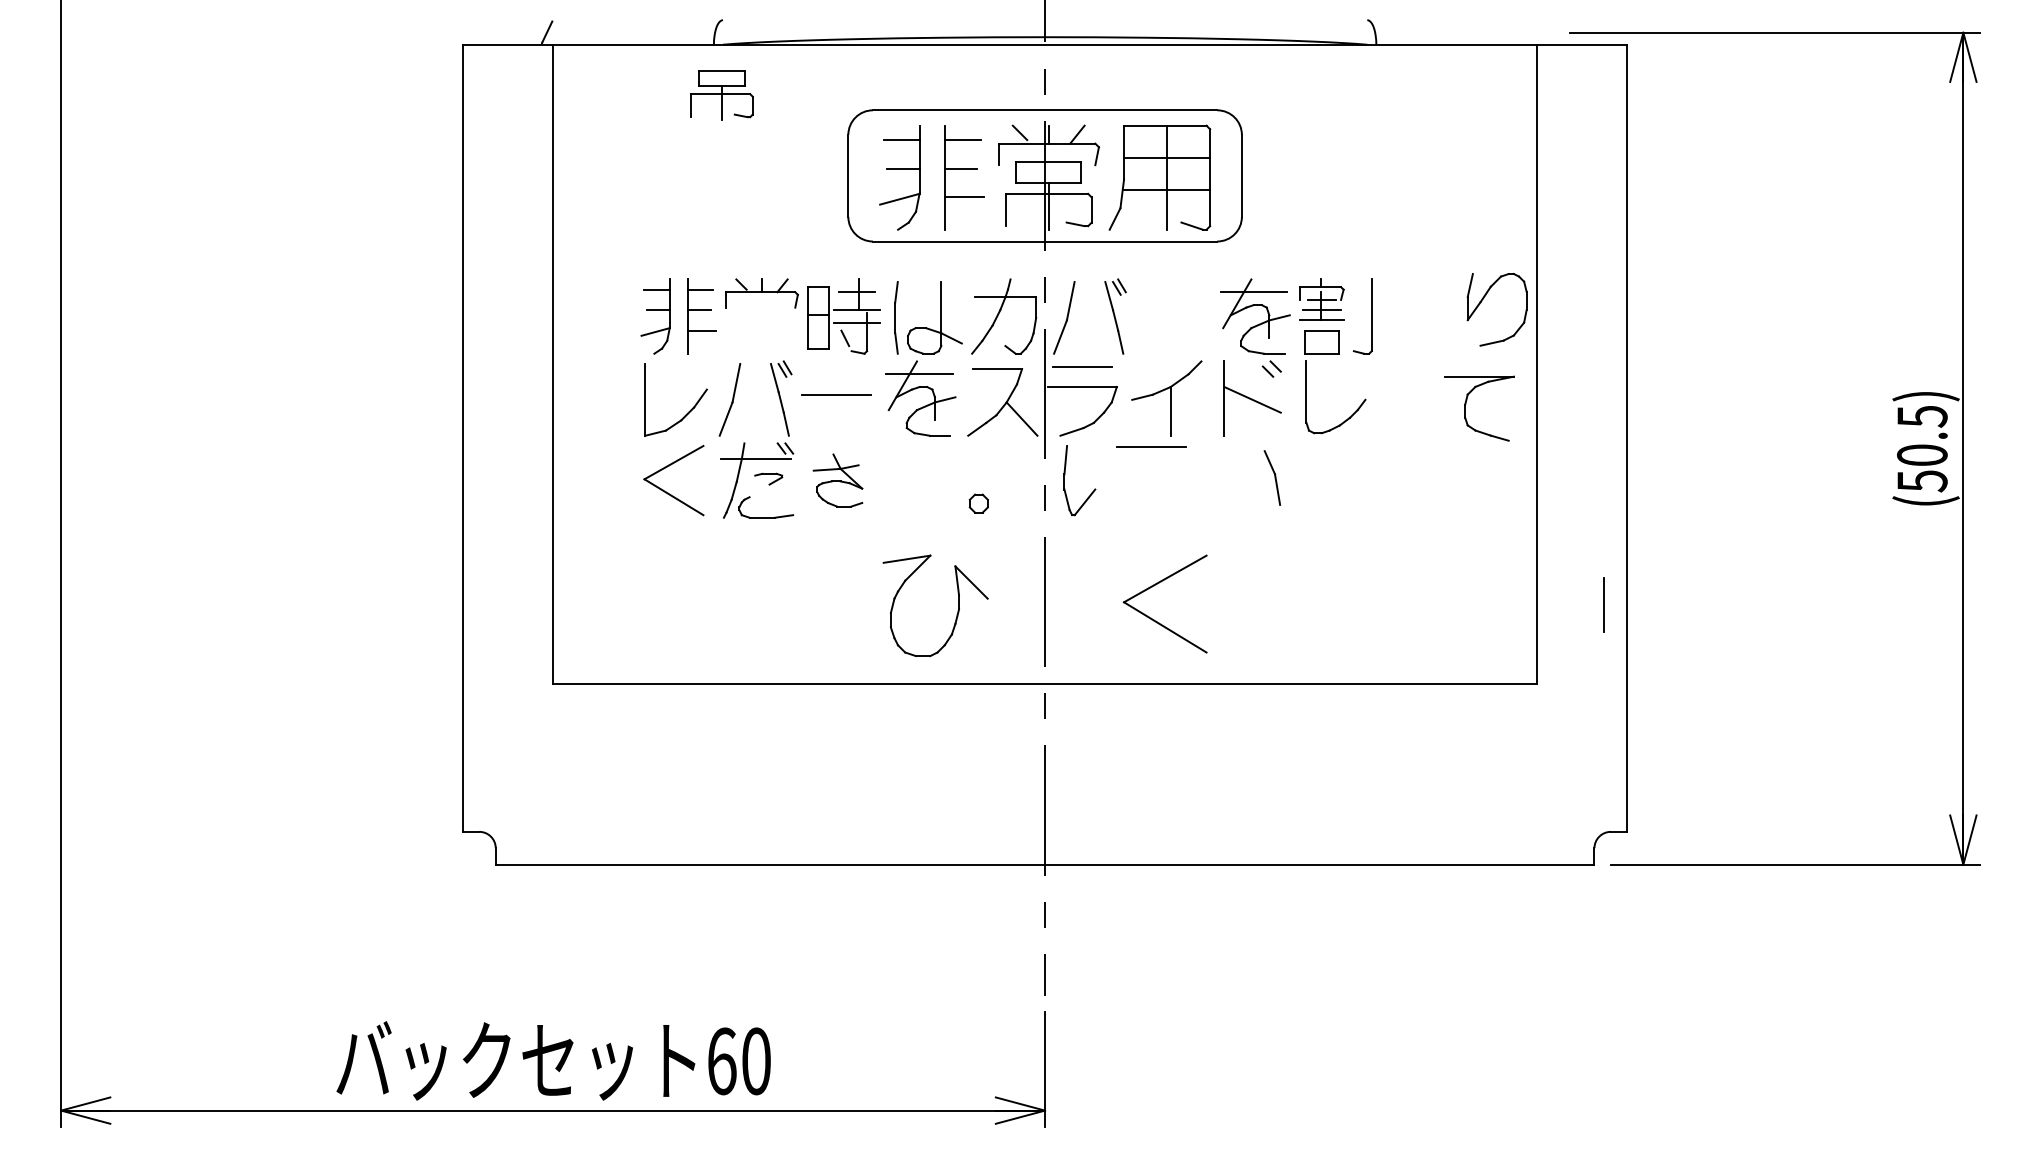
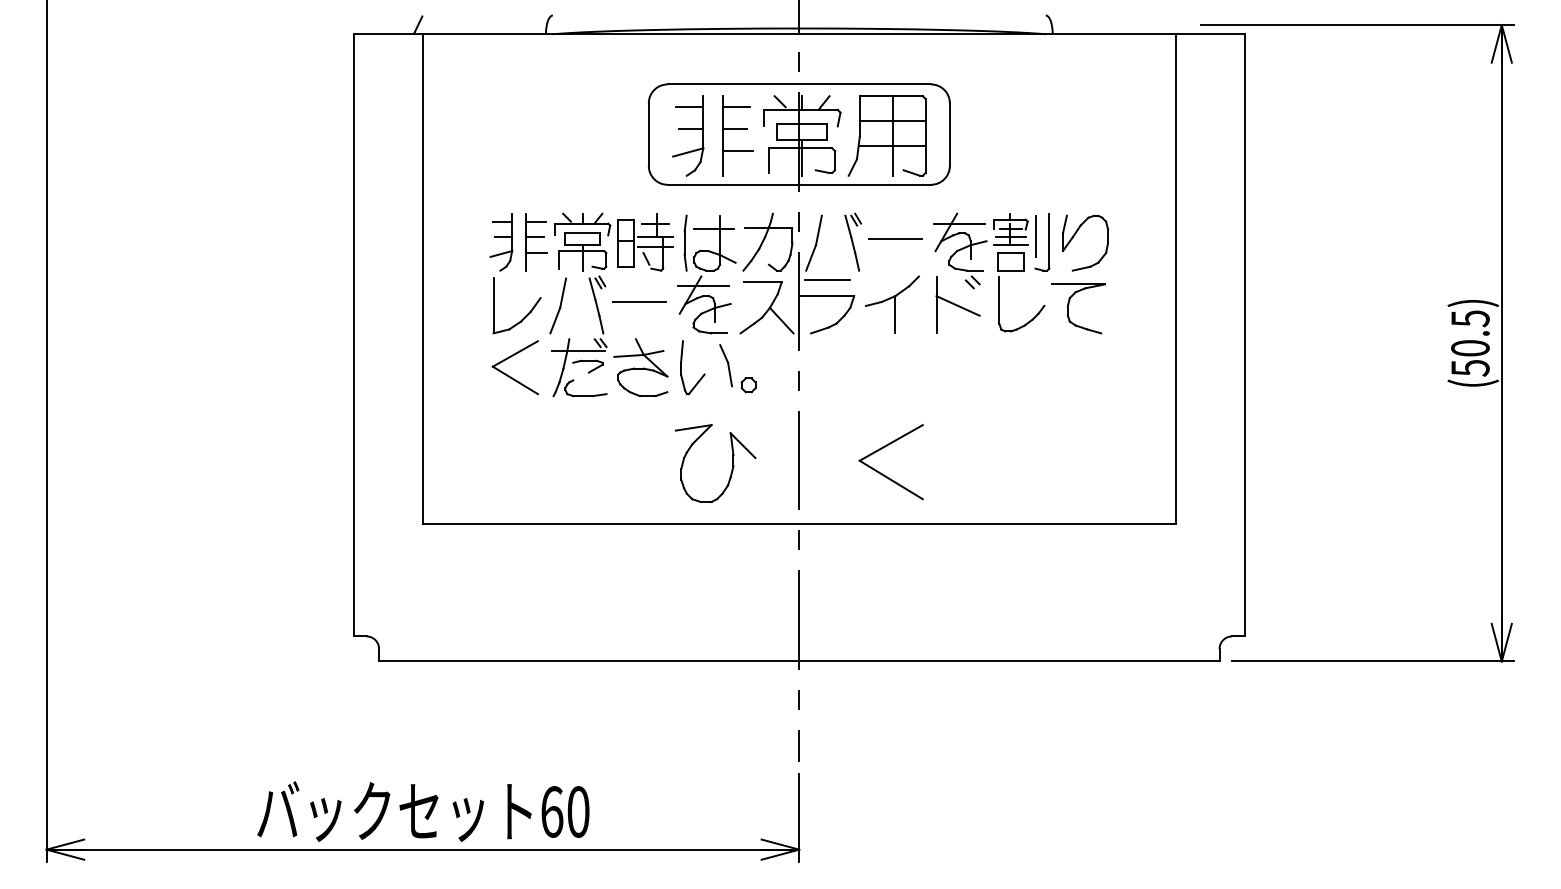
part: (721, 95) -> (582, 252), moved
line: (933, 299) -> (713, 229), added
part: (1482, 301) -> (1074, 236), moved
part: (1466, 404) -> (1068, 305), moved
line: (1151, 446) -> (895, 239), moved
part: (1272, 477) -> (726, 365), moved
part: (768, 478) -> (587, 366), size x1.43
part: (837, 480) -> (640, 367), size x1.43
part: (1064, 480) -> (681, 367), moved
line: (1603, 604) -> (1035, 236), moved

